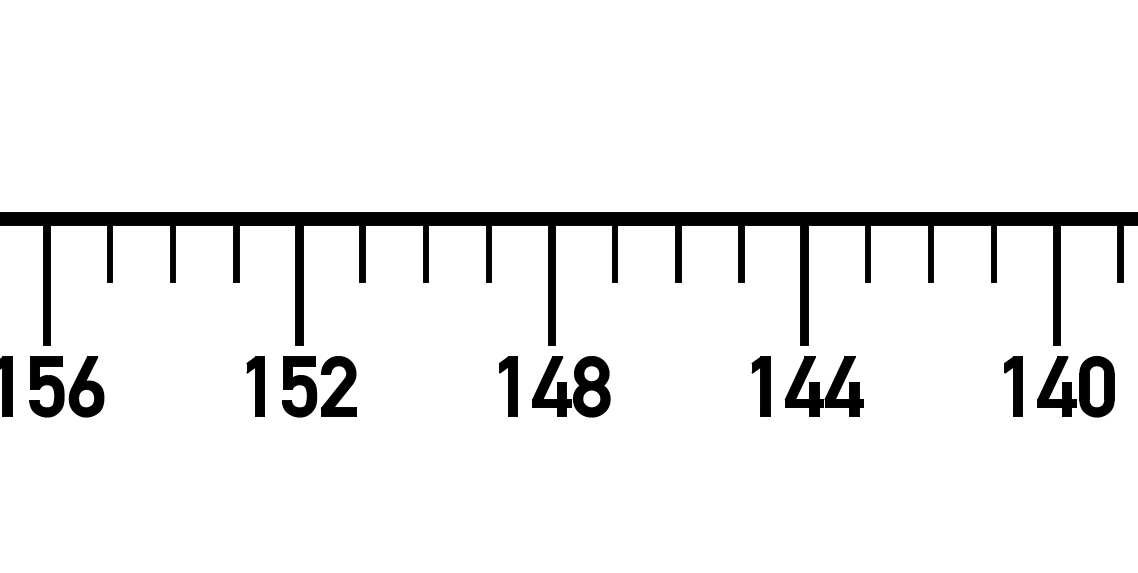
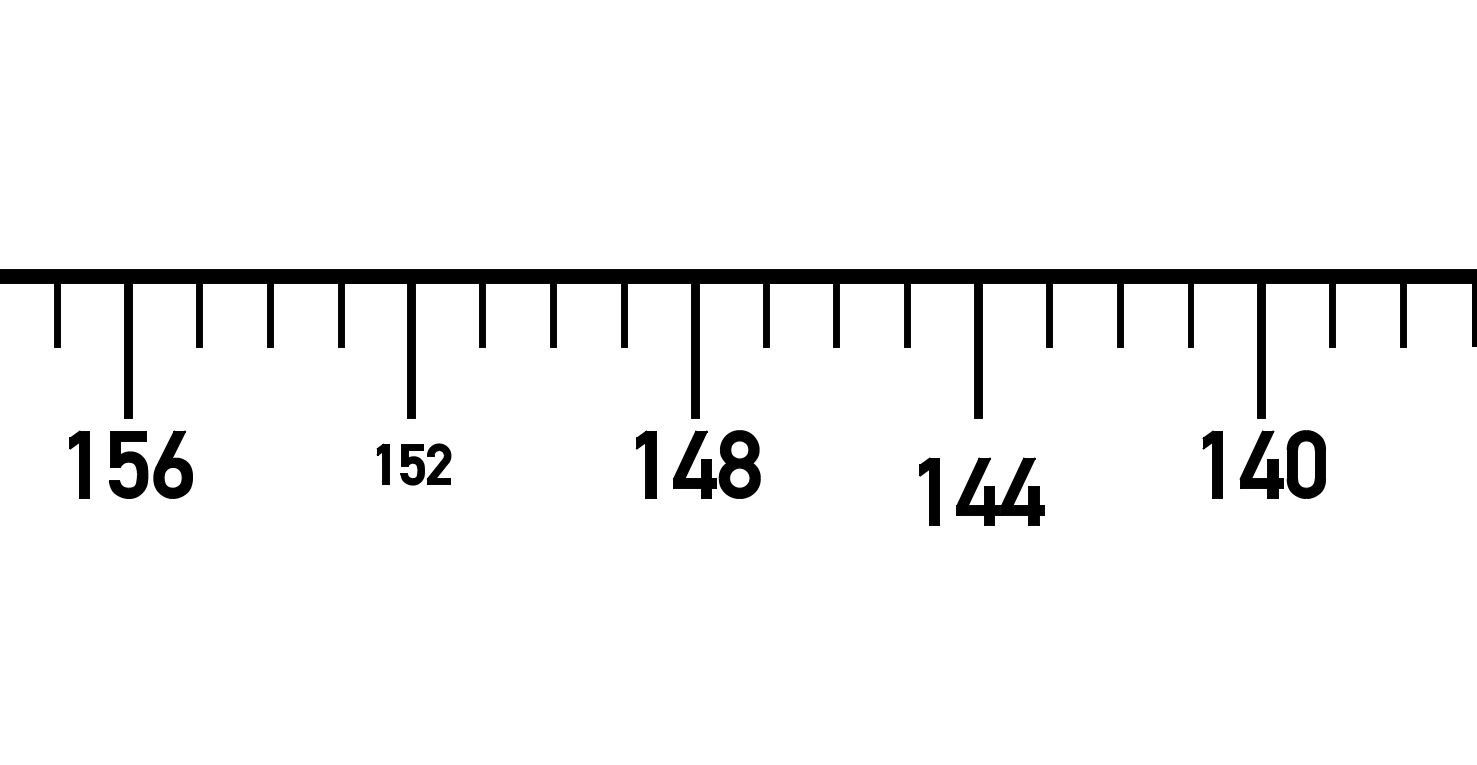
part: (300, 386) -> (413, 464), size x0.6
part: (807, 386) -> (981, 491), moved

